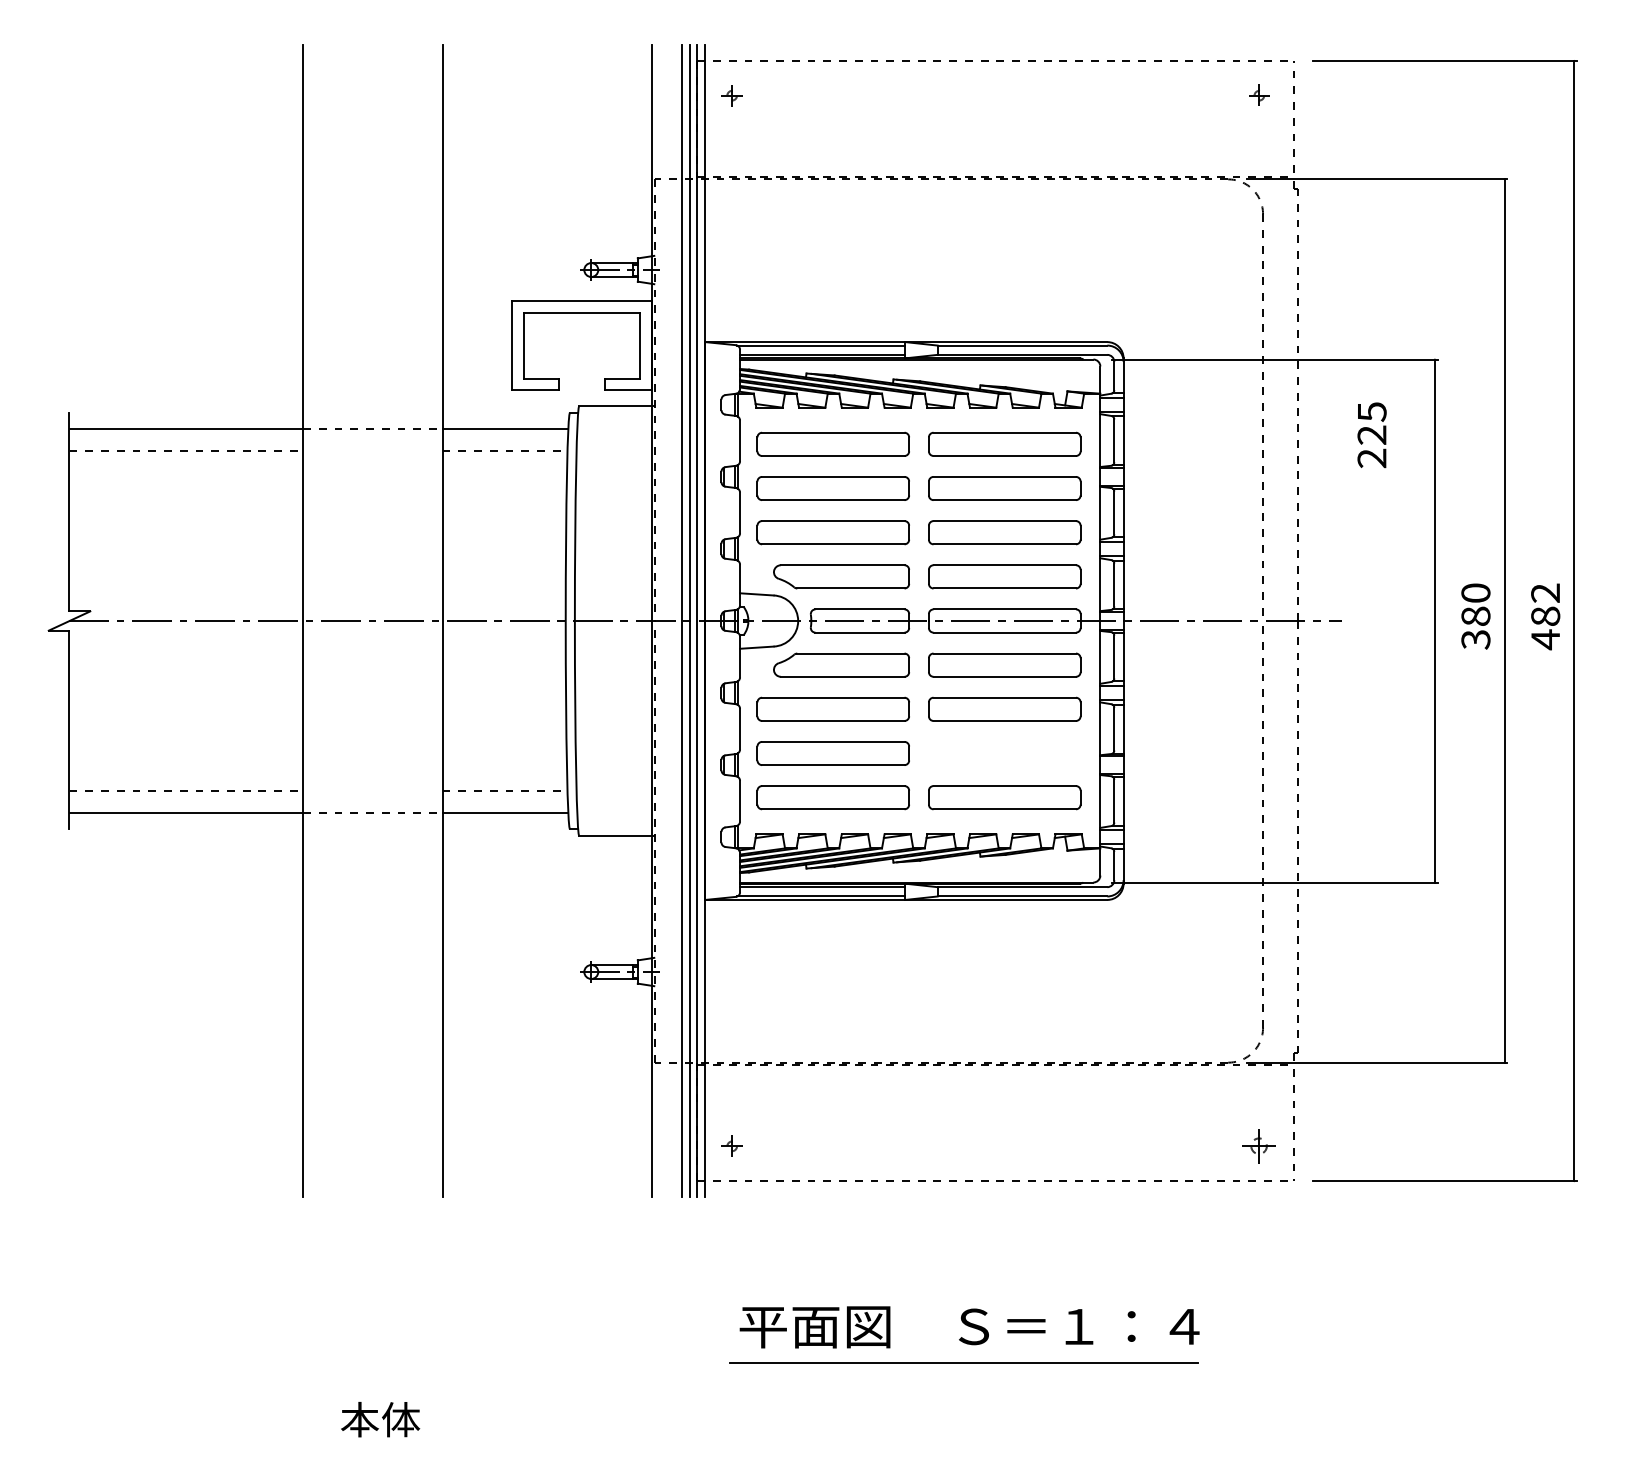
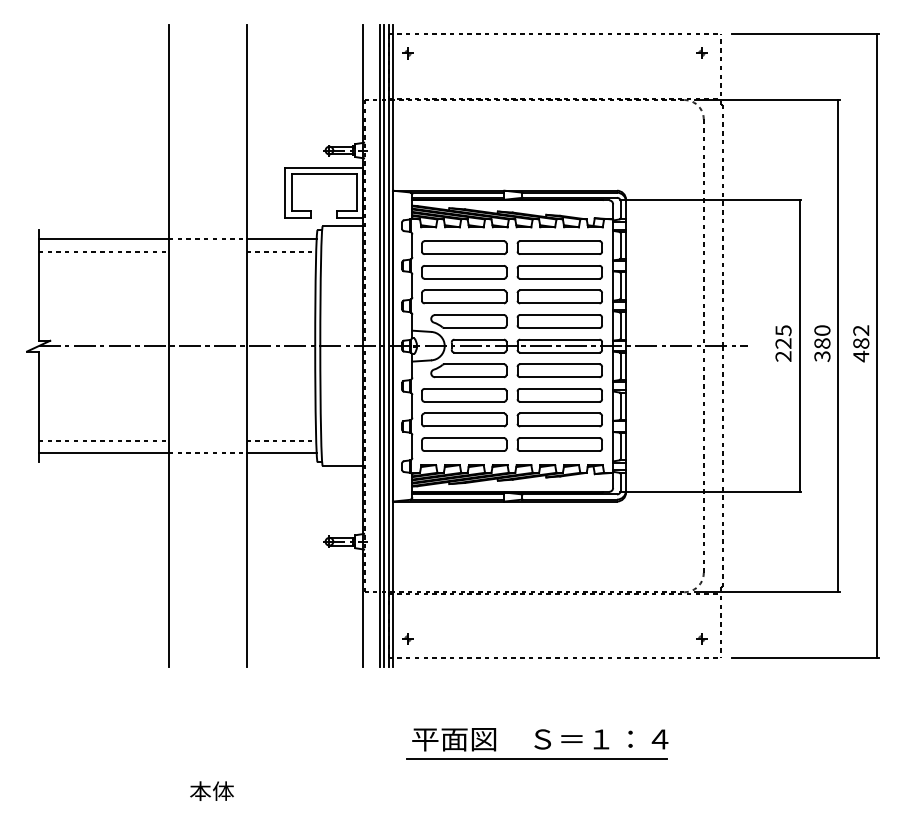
text: (1372, 435) -> (783, 343), moved
part: (1004, 752) -> (559, 419), added
part: (1258, 1145) -> (701, 638), size x0.62

